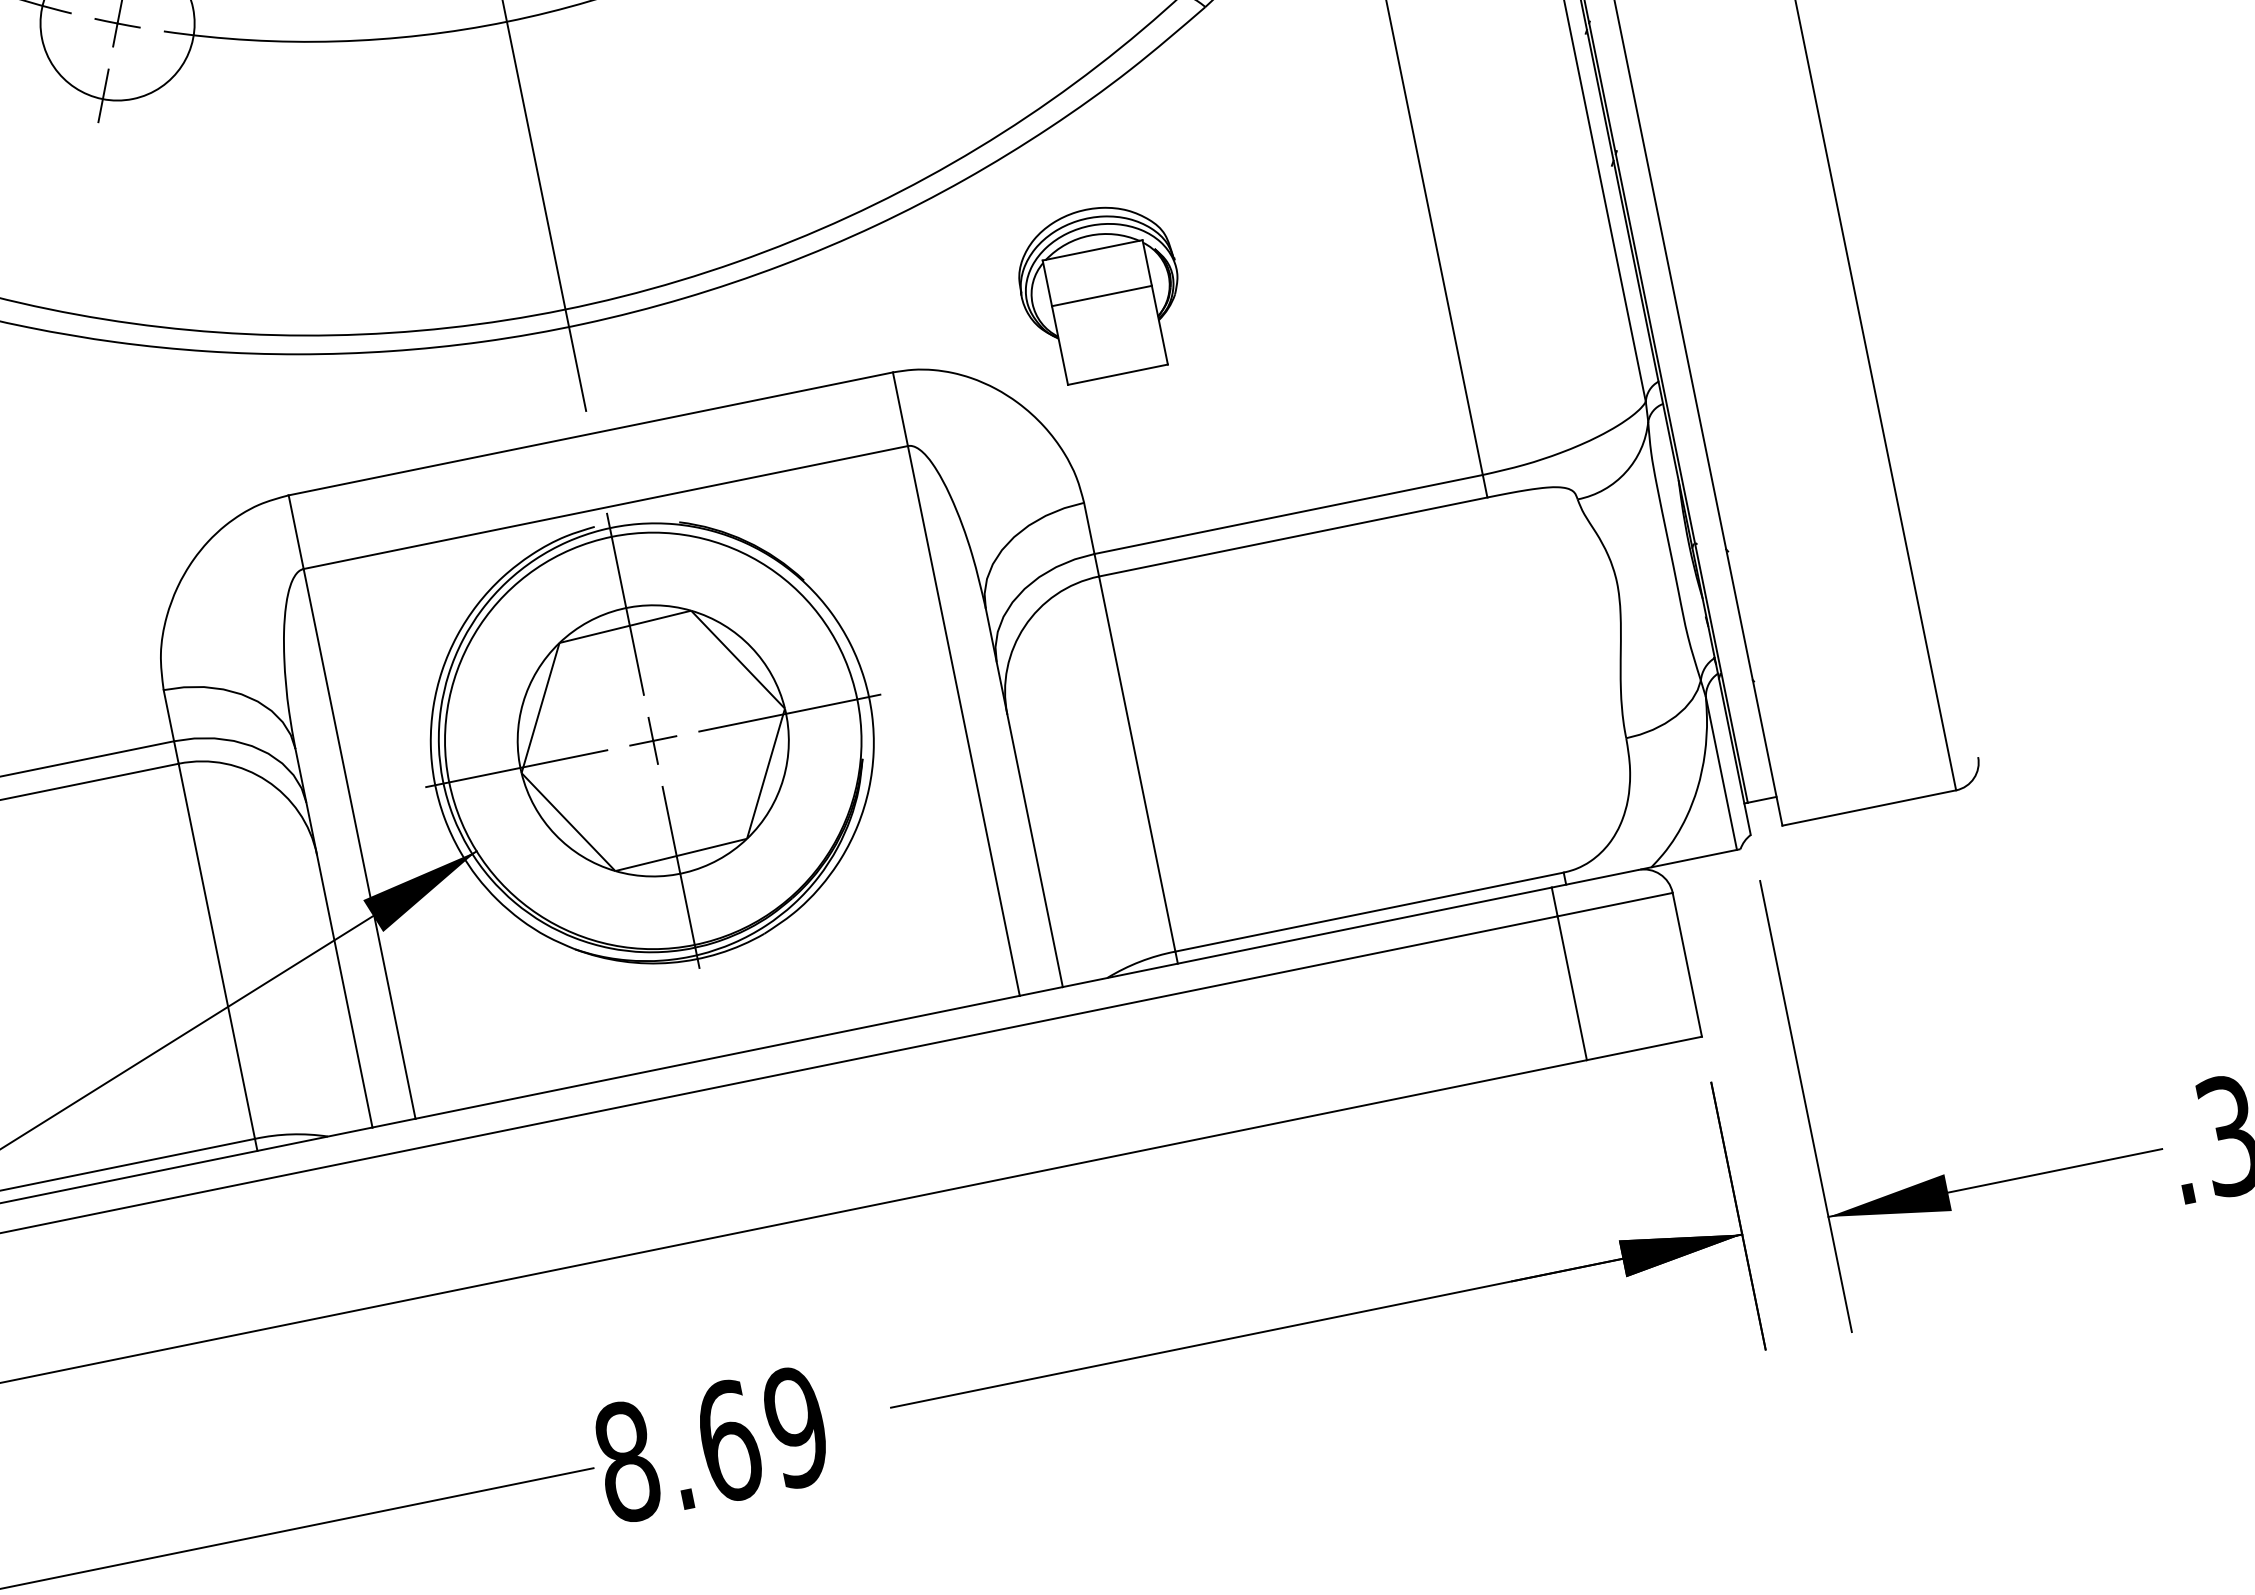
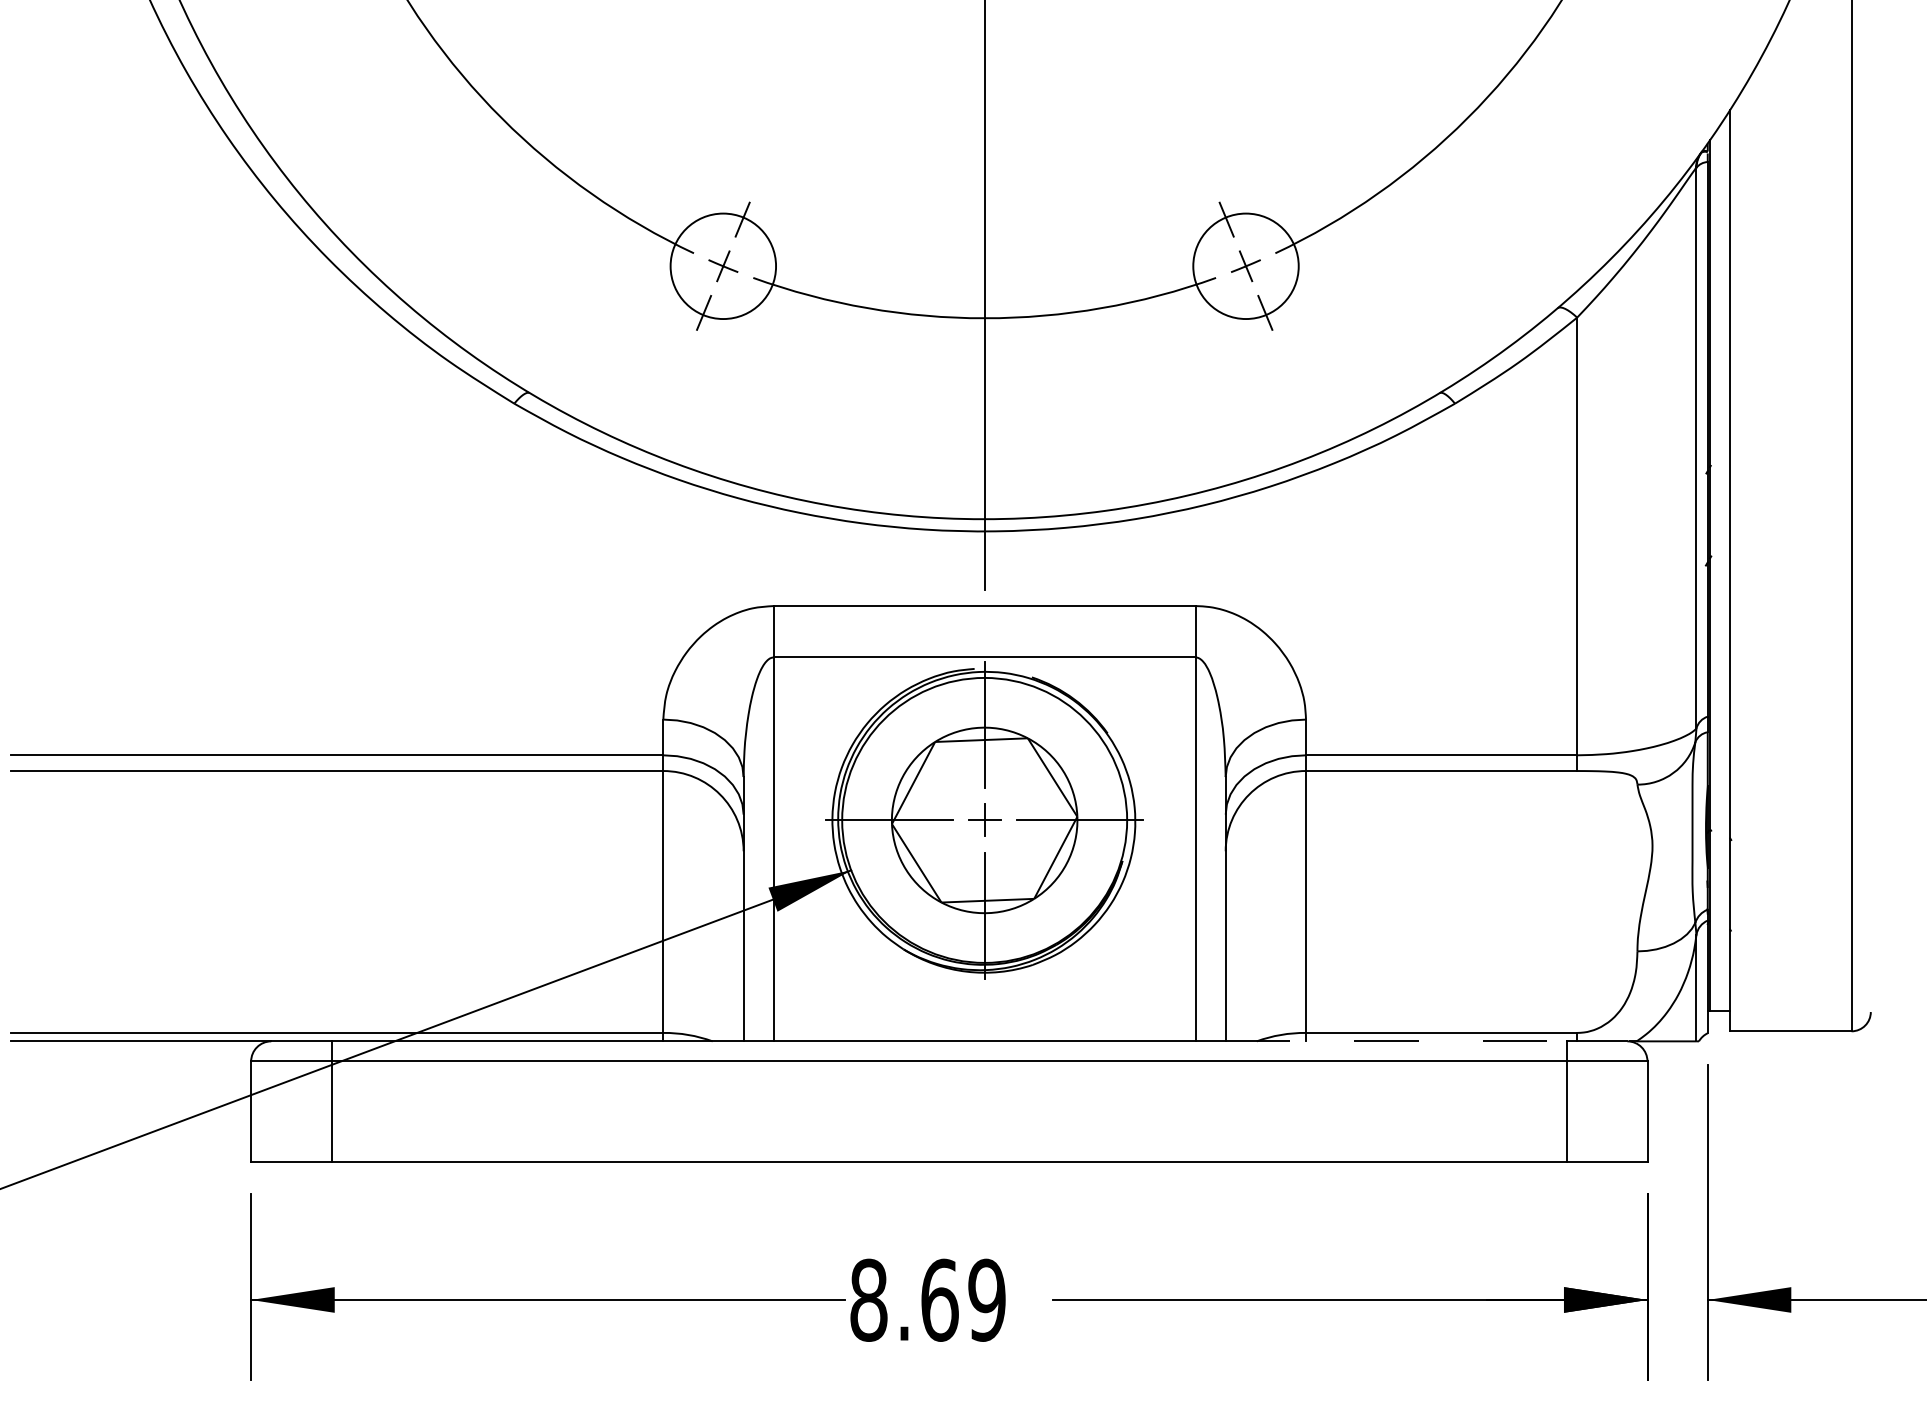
part: (1100, 292) -> (1345, 580), removed
line: (1307, 937) -> (1396, 1041), solid -> dashed

